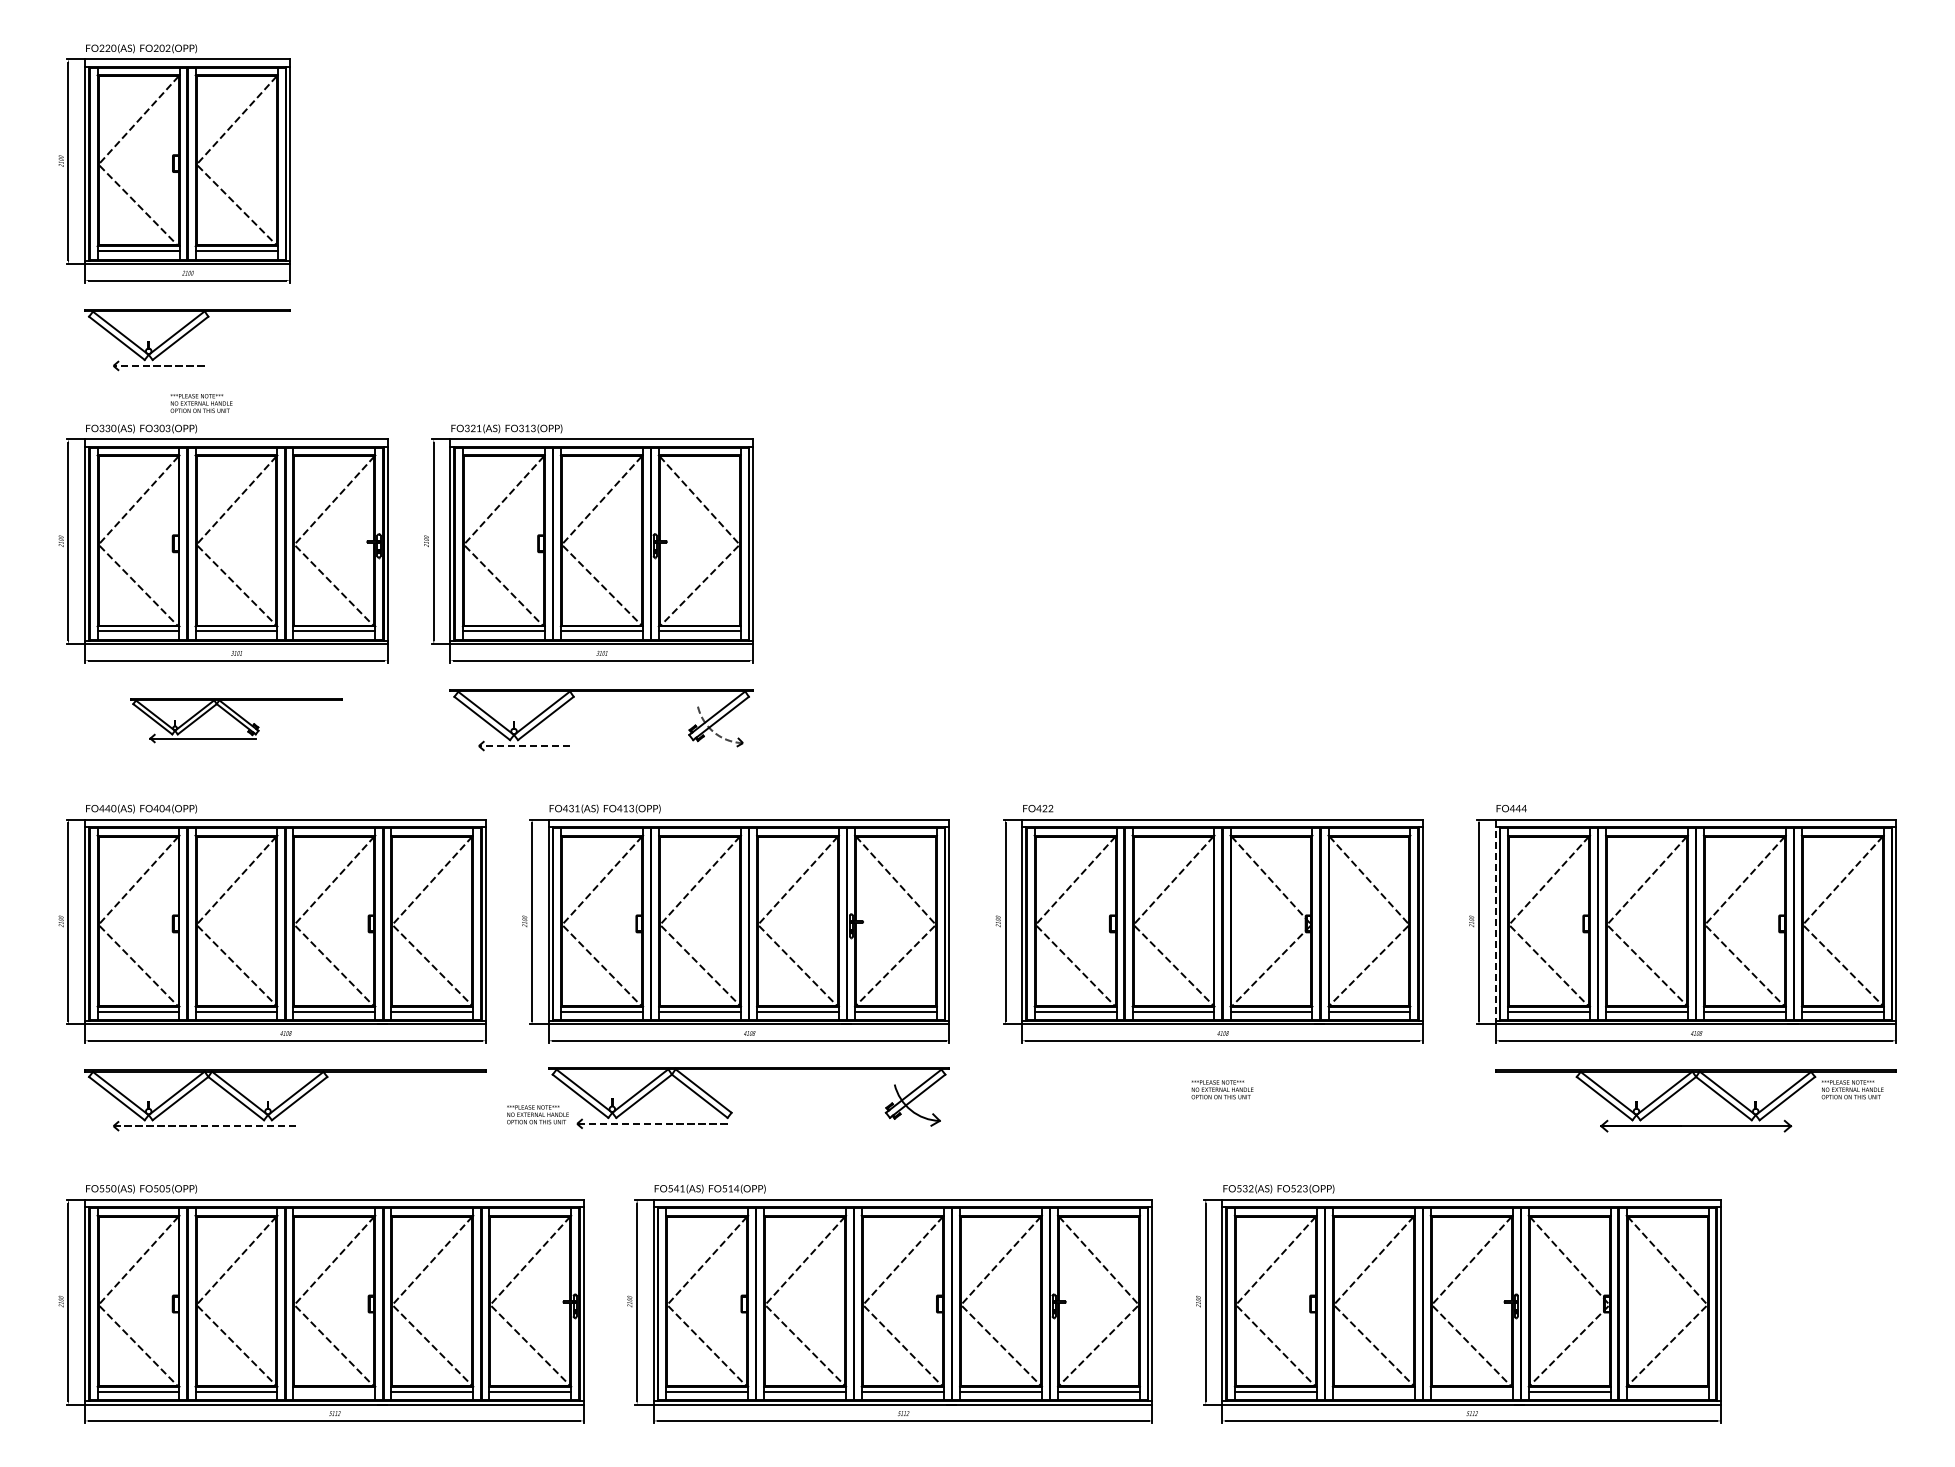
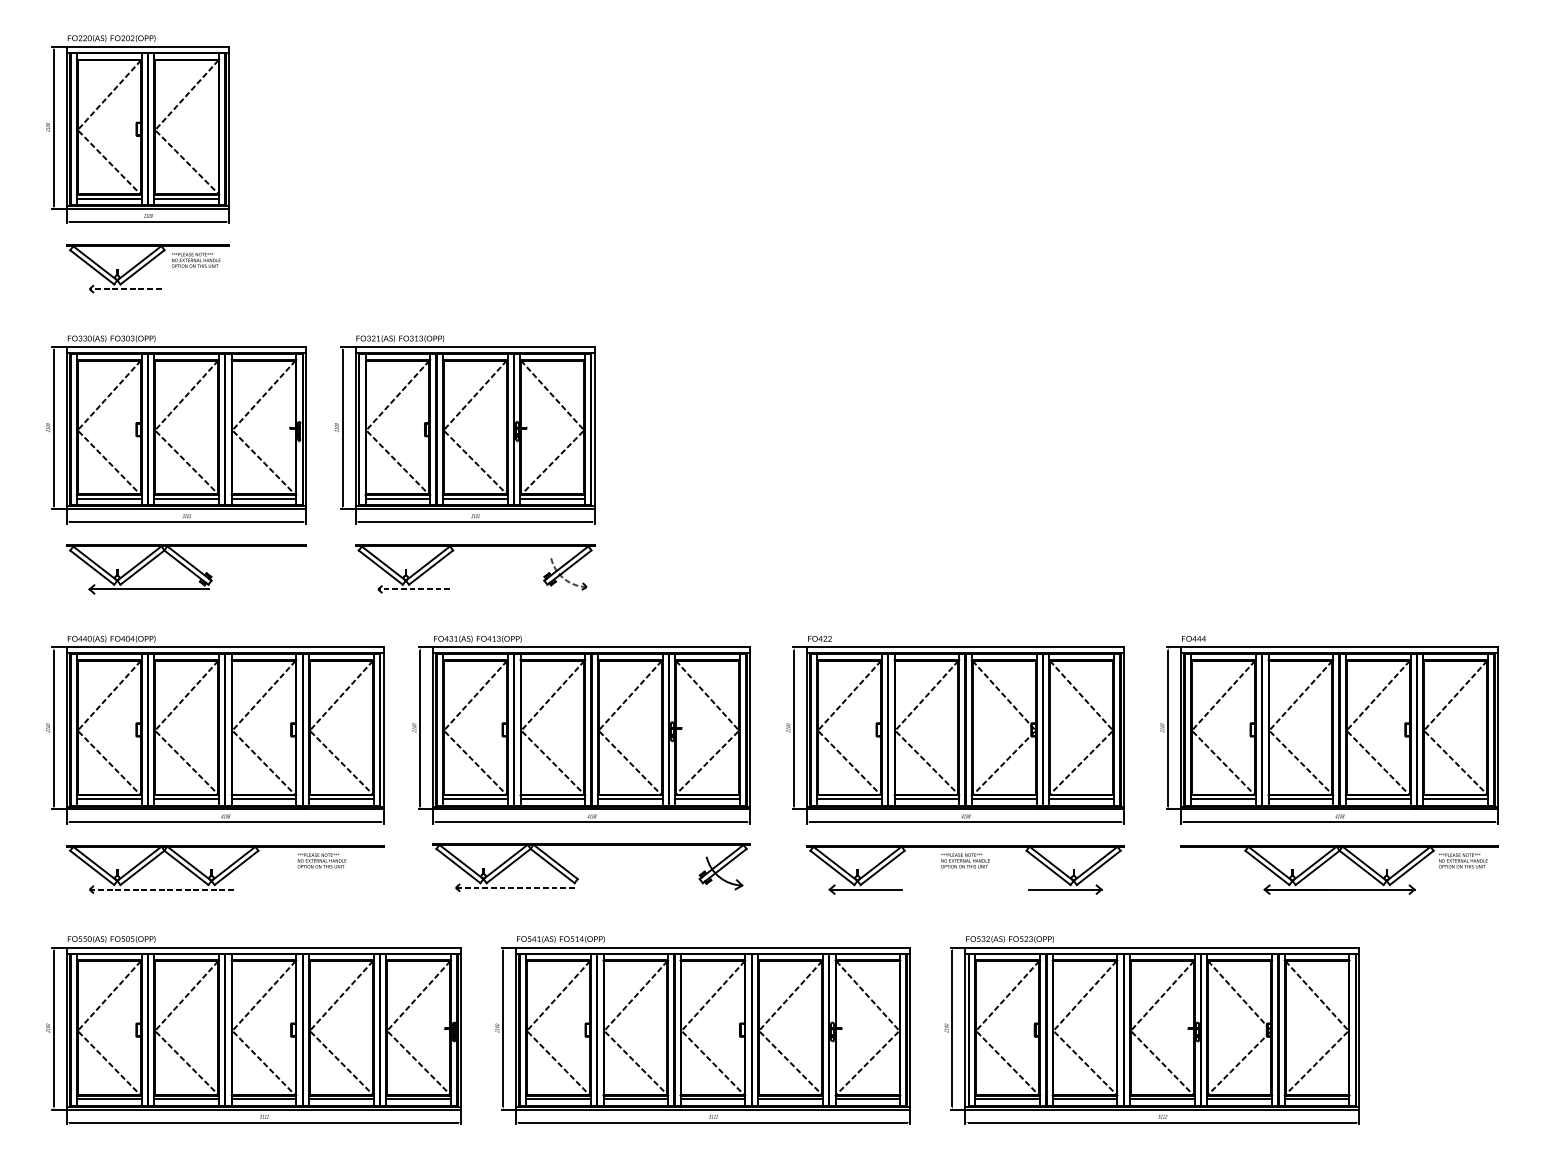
text: (201, 403) -> (196, 260), moved
part: (236, 720) -> (186, 569), size x1.43
line: (1495, 922) -> (1181, 728), dashed -> solid
part: (1222, 1072) -> (965, 847), added
text: (537, 1114) -> (321, 860), moved
line: (334, 1391) -> (264, 1099), added
line: (1373, 1391) -> (1084, 1099), added
line: (1471, 1391) -> (1162, 1099), added
line: (1667, 1391) -> (1317, 1099), added

